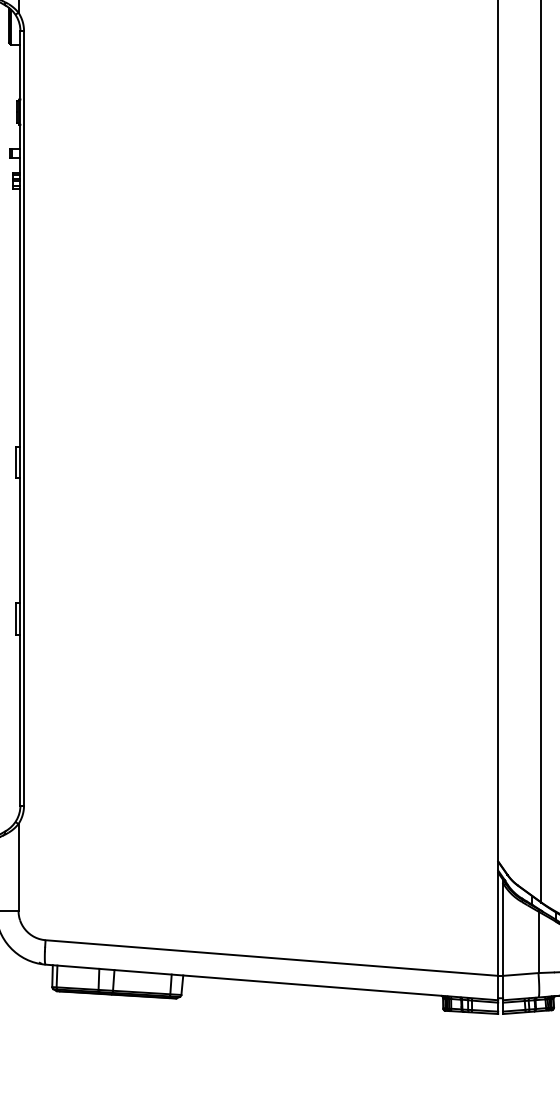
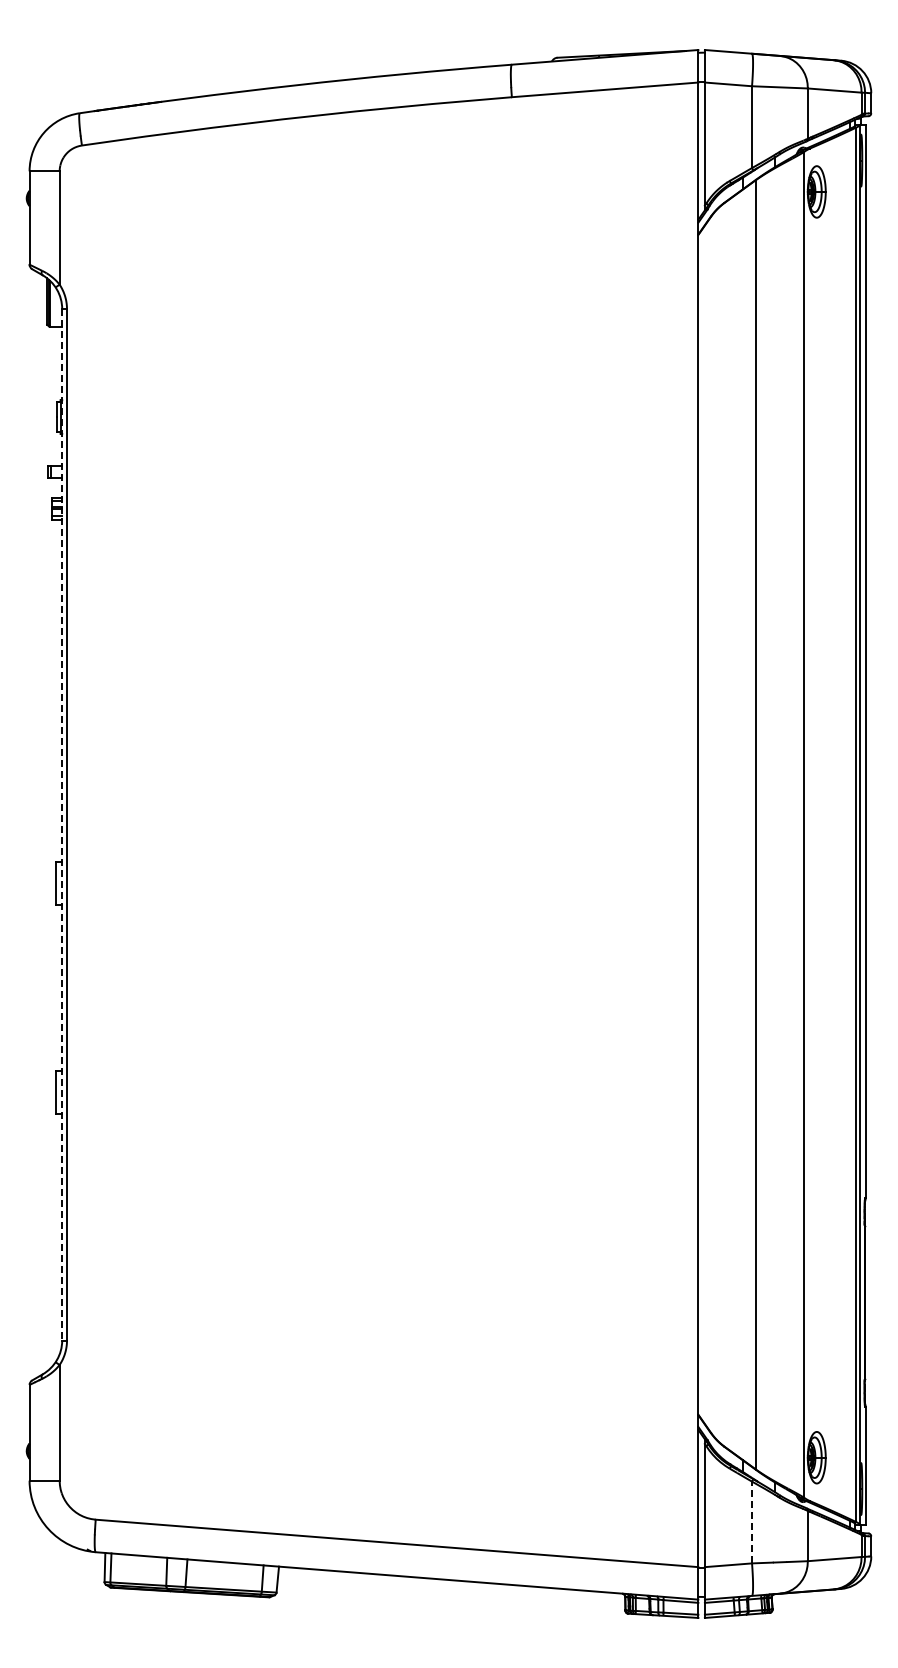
line: (20, 418) -> (62, 824), solid -> dashed
line: (538, 942) -> (752, 1522), solid -> dashed

